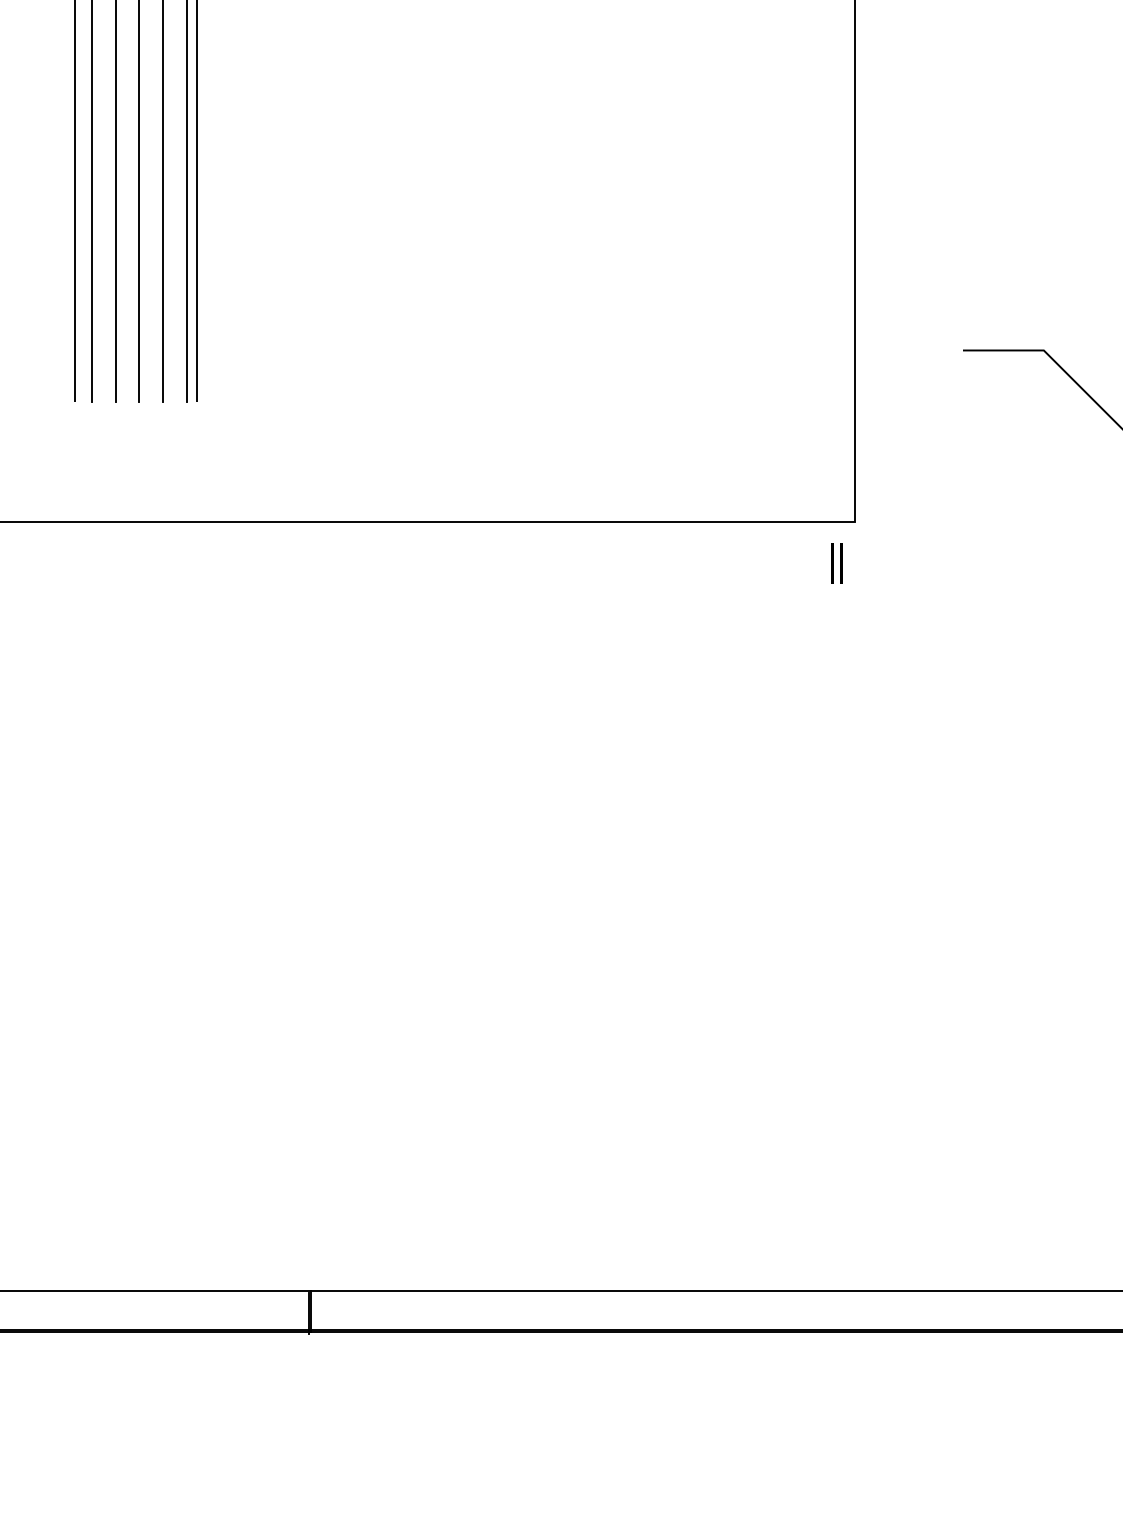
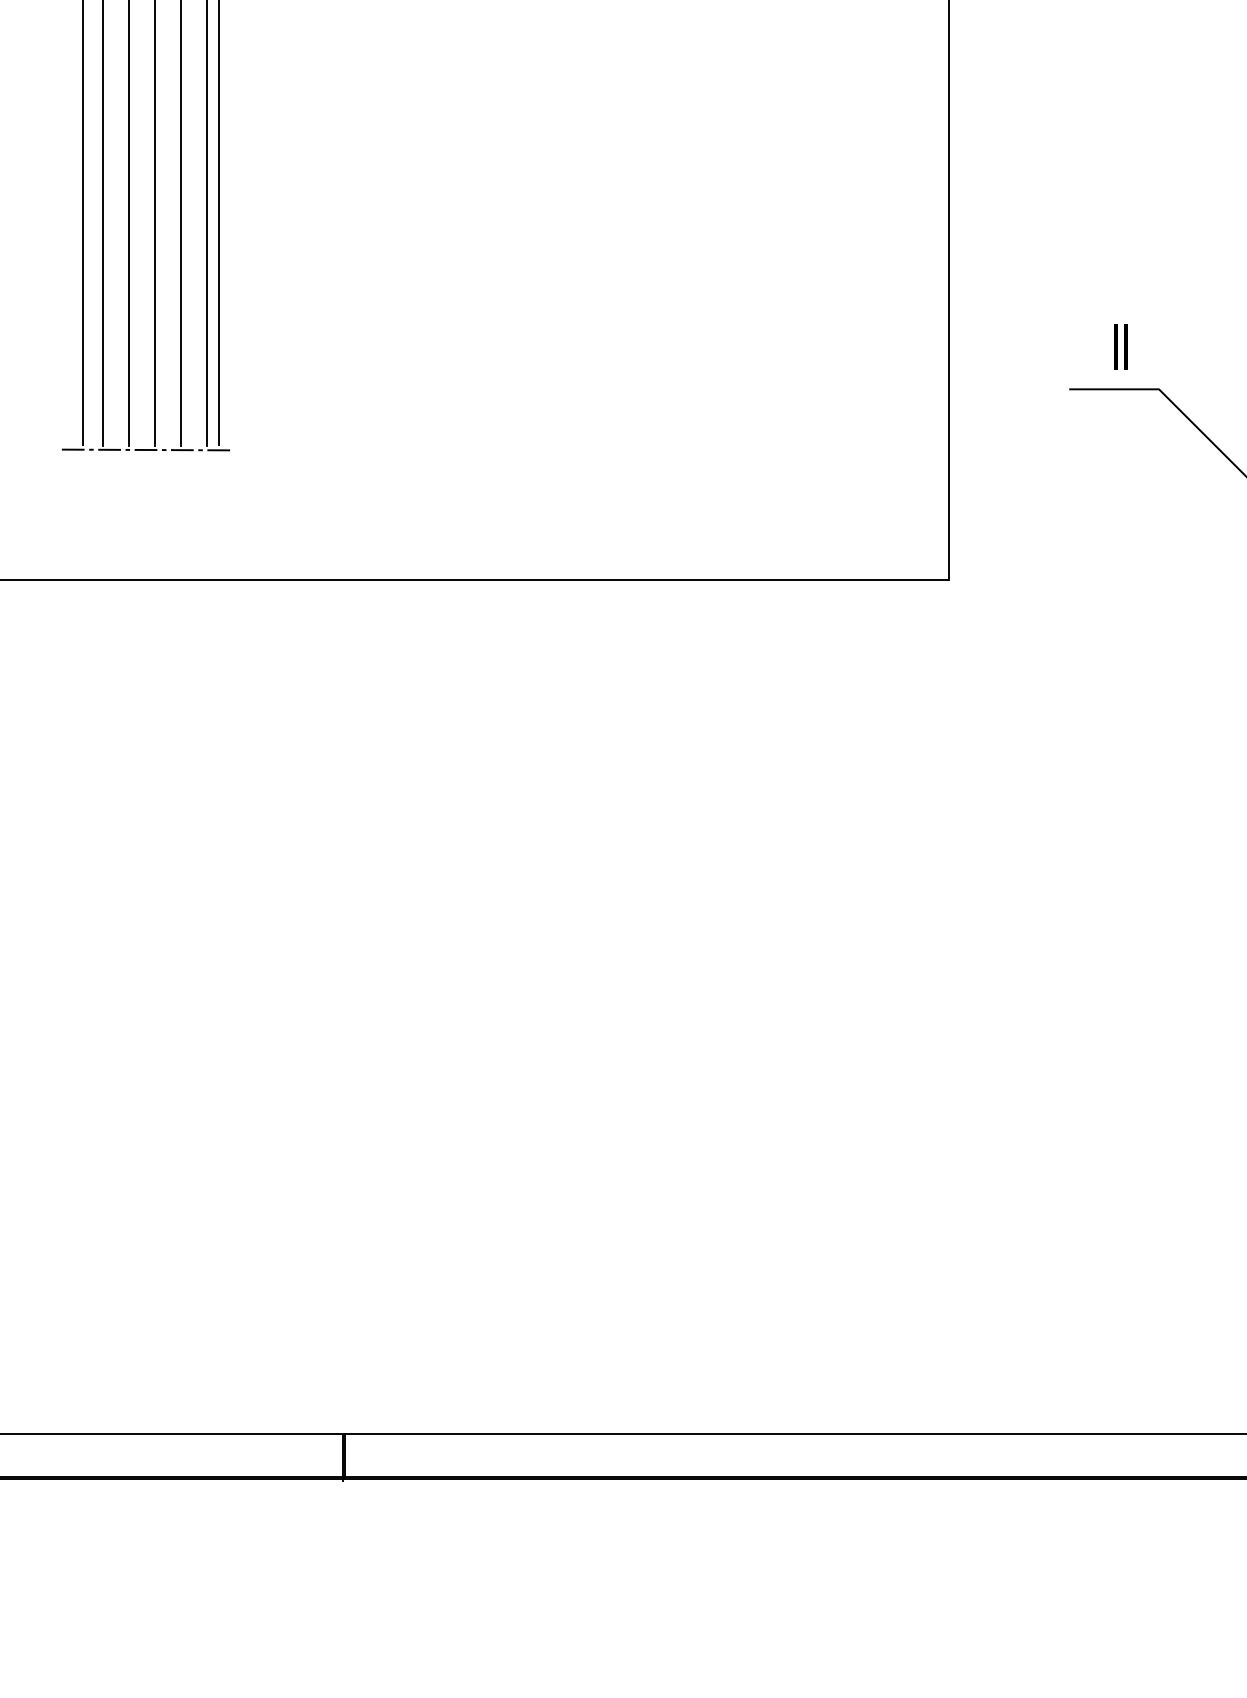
line: (130, 404) -> (145, 449), added
text: (836, 563) -> (1120, 346), moved

